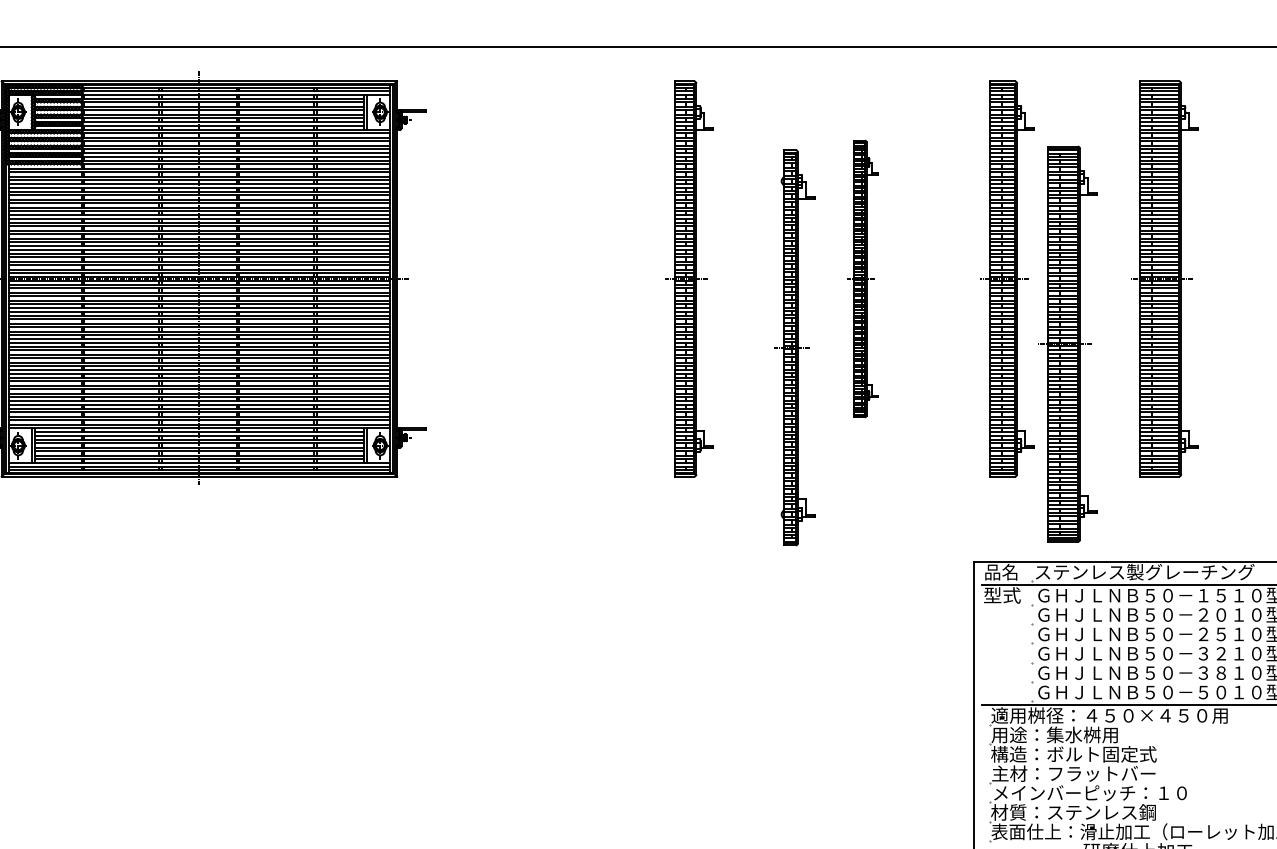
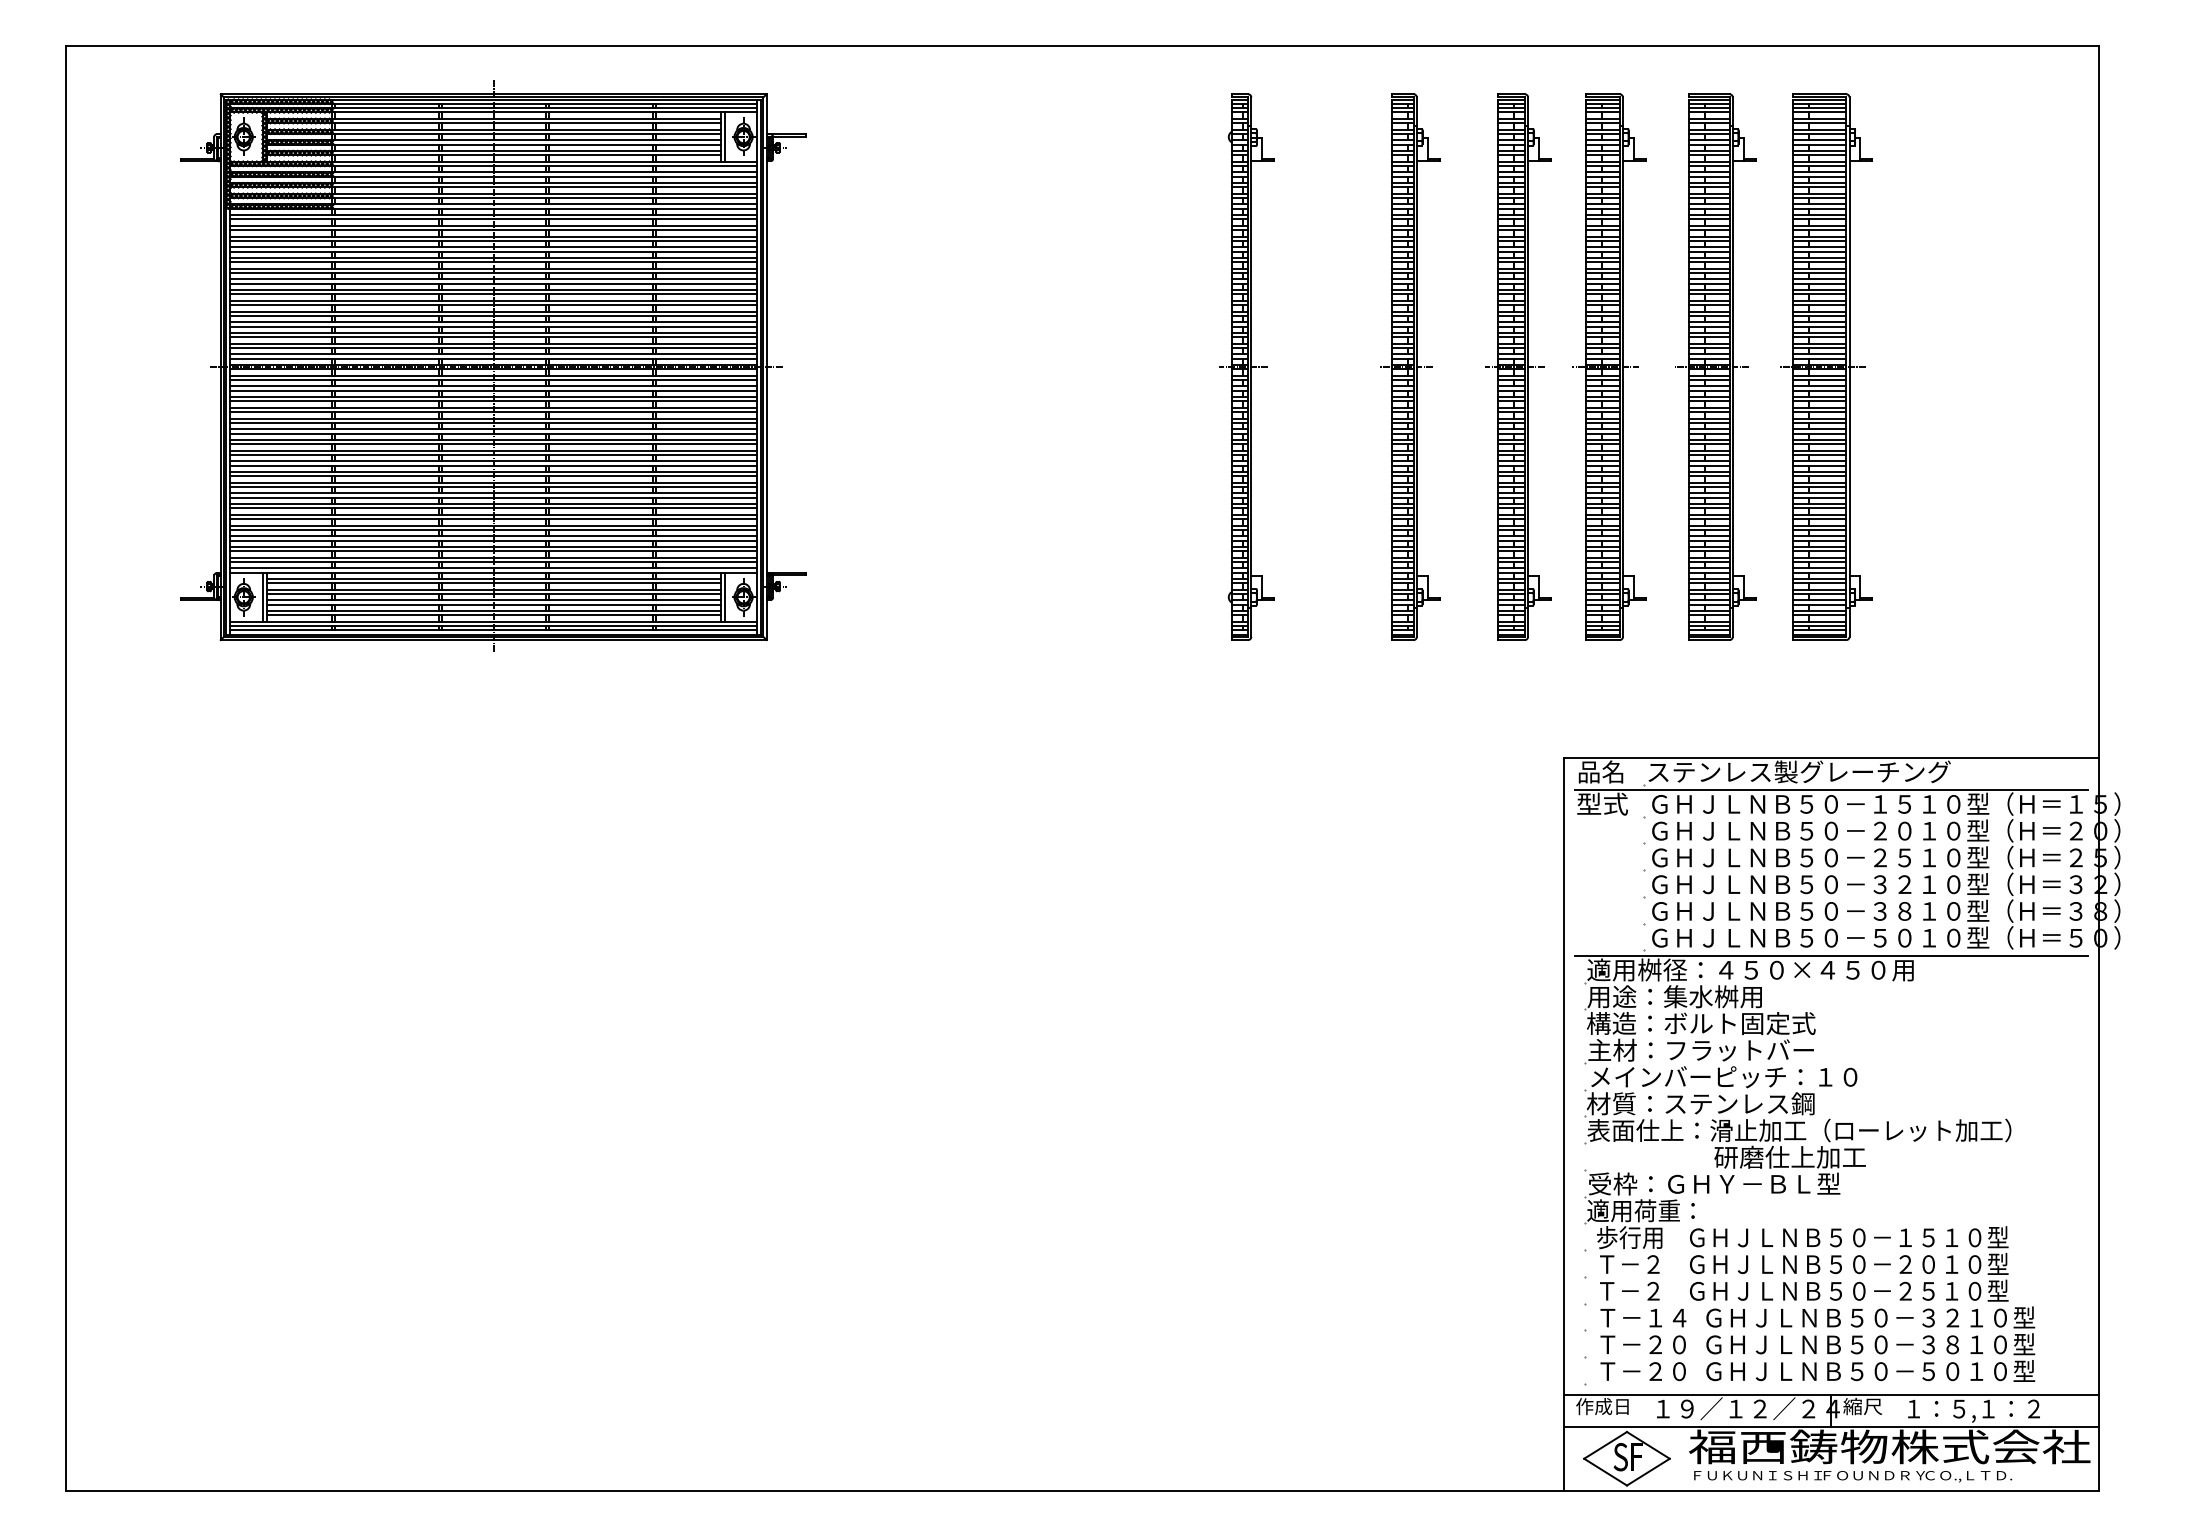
part: (689, 278) -> (1518, 366), moved
part: (863, 278) -> (1410, 366), size x1.43
part: (1067, 343) -> (1715, 366), moved
part: (794, 347) -> (1246, 366), moved

